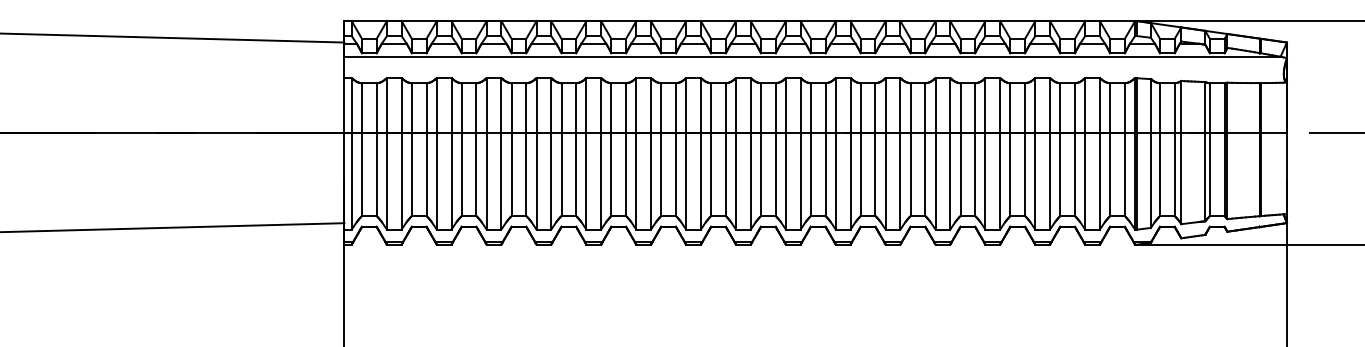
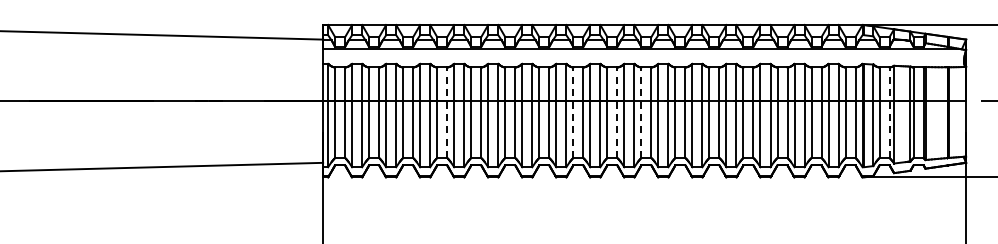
line: (526, 149) -> (447, 112), solid -> dashed
line: (711, 149) -> (573, 112), solid -> dashed
line: (775, 149) -> (617, 112), solid -> dashed
line: (811, 149) -> (641, 112), solid -> dashed
line: (1174, 149) -> (889, 112), solid -> dashed

